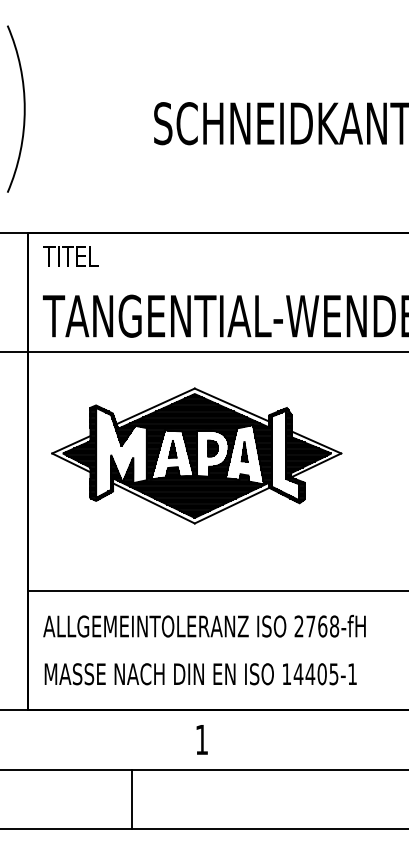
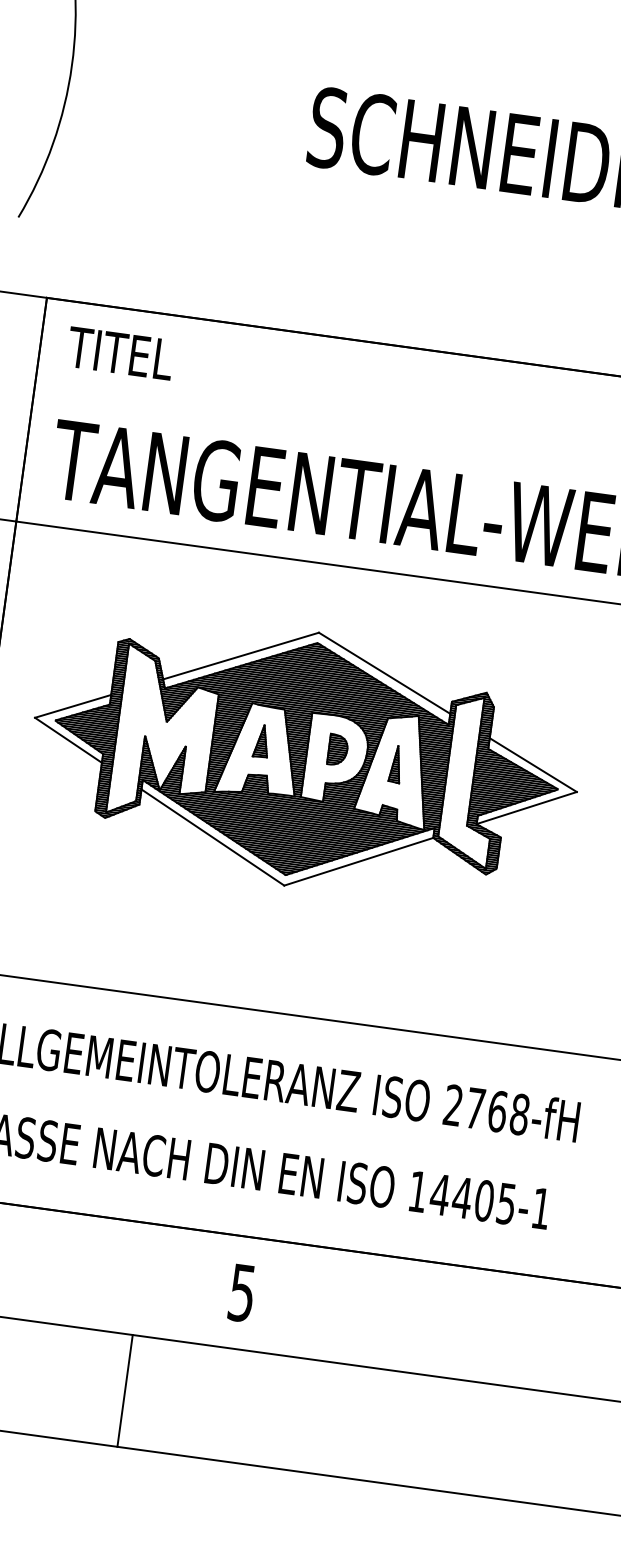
text: (201, 740) -> (241, 1294), 1 -> 5
line: (131, 799) -> (124, 1390), moved

